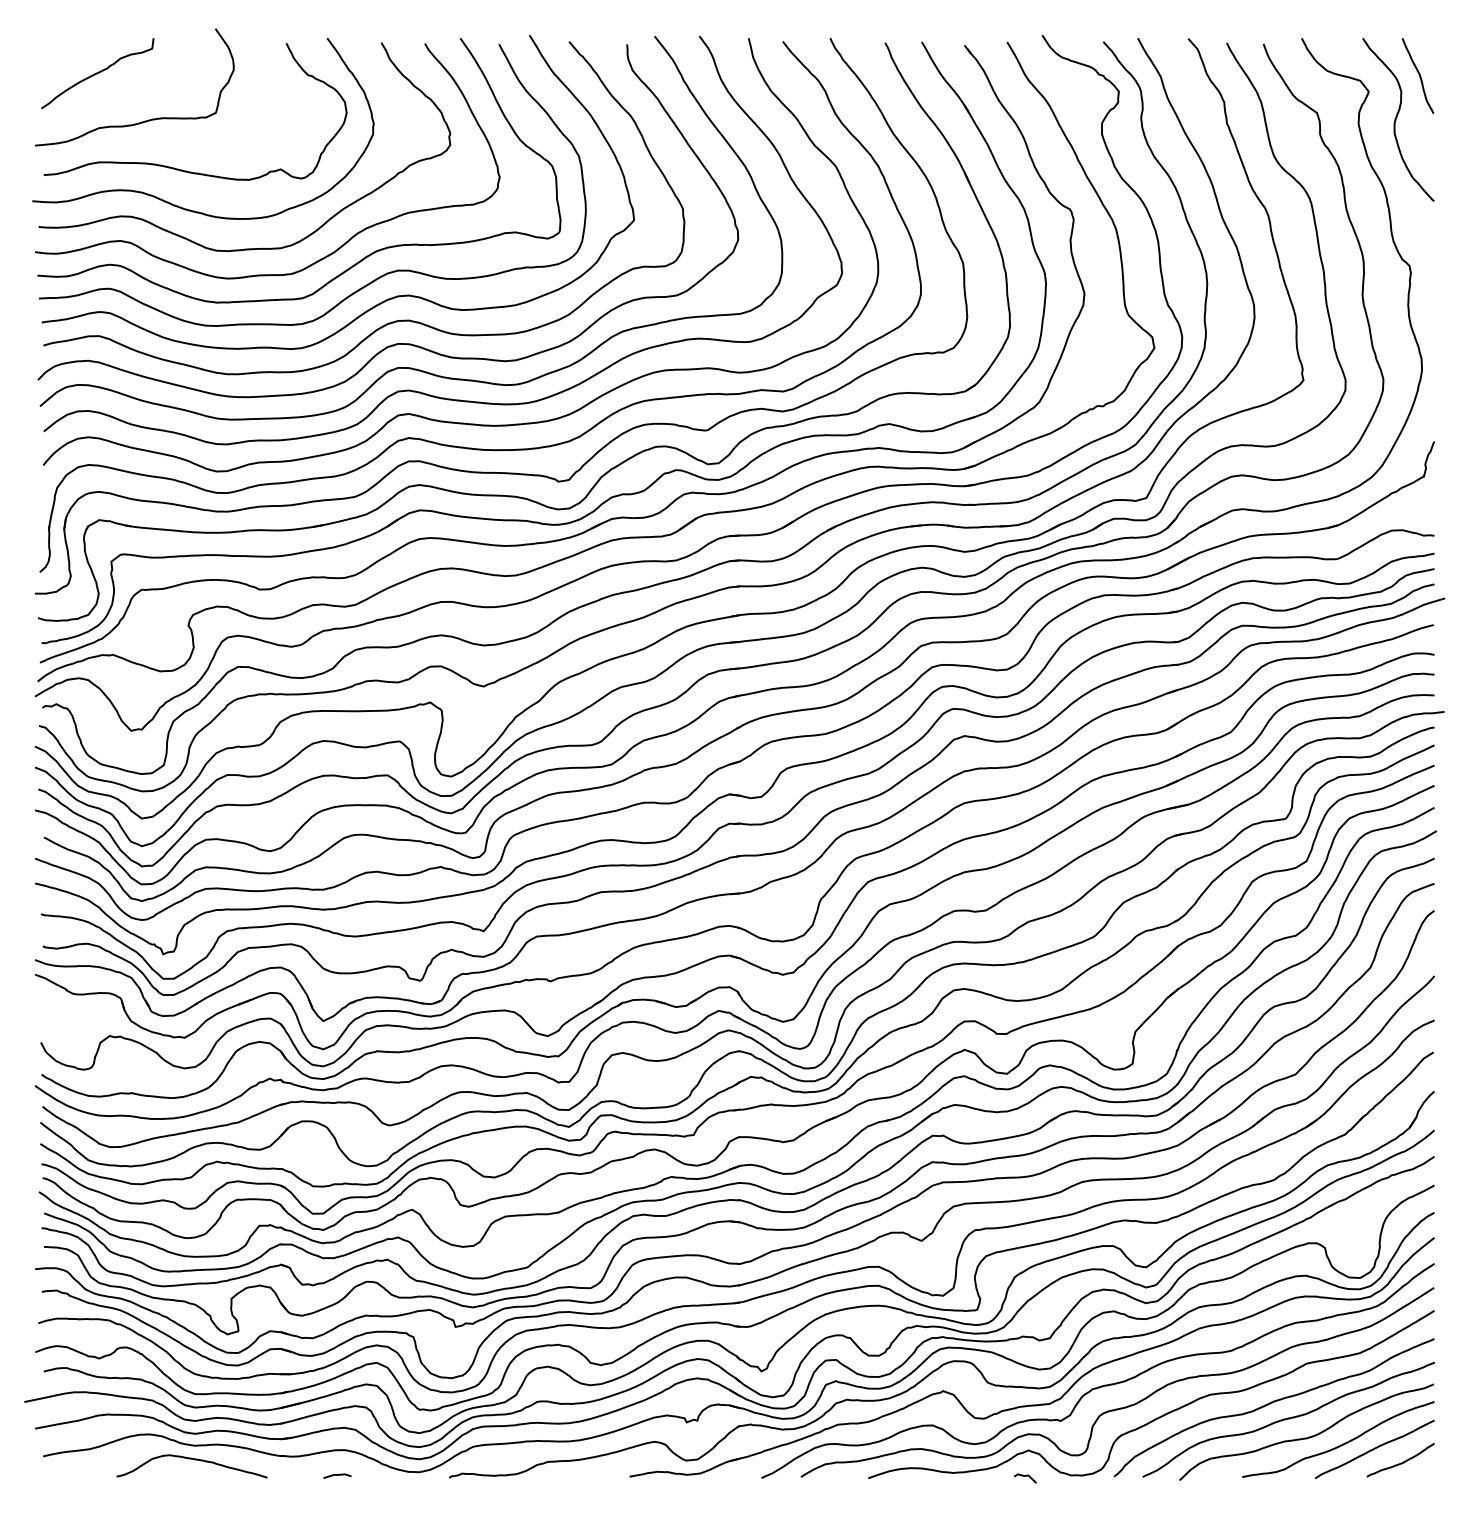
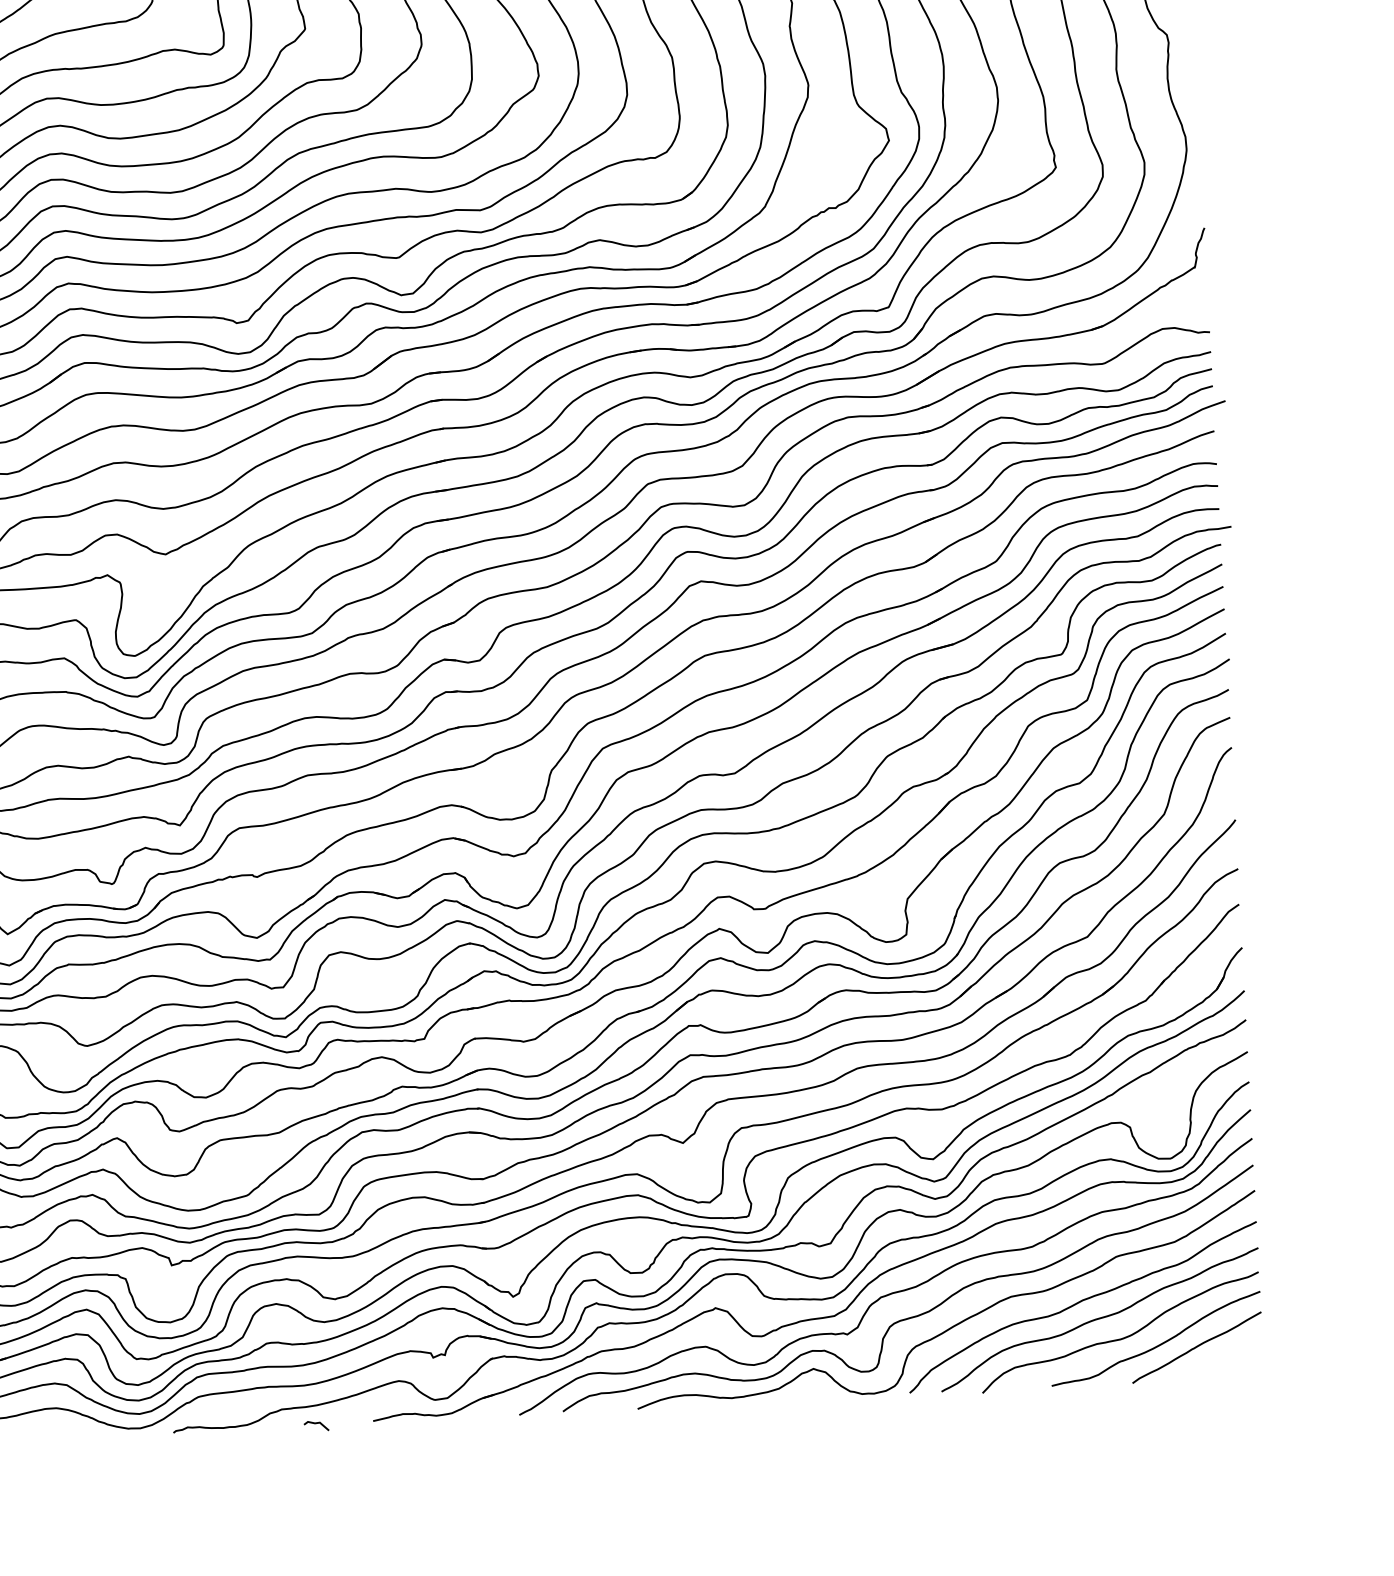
curve: (1400, 1462) -> (1226, 1360), removed
curve: (337, 1475) -> (49, 1436), removed
line: (1025, 1476) -> (316, 1423), moved

